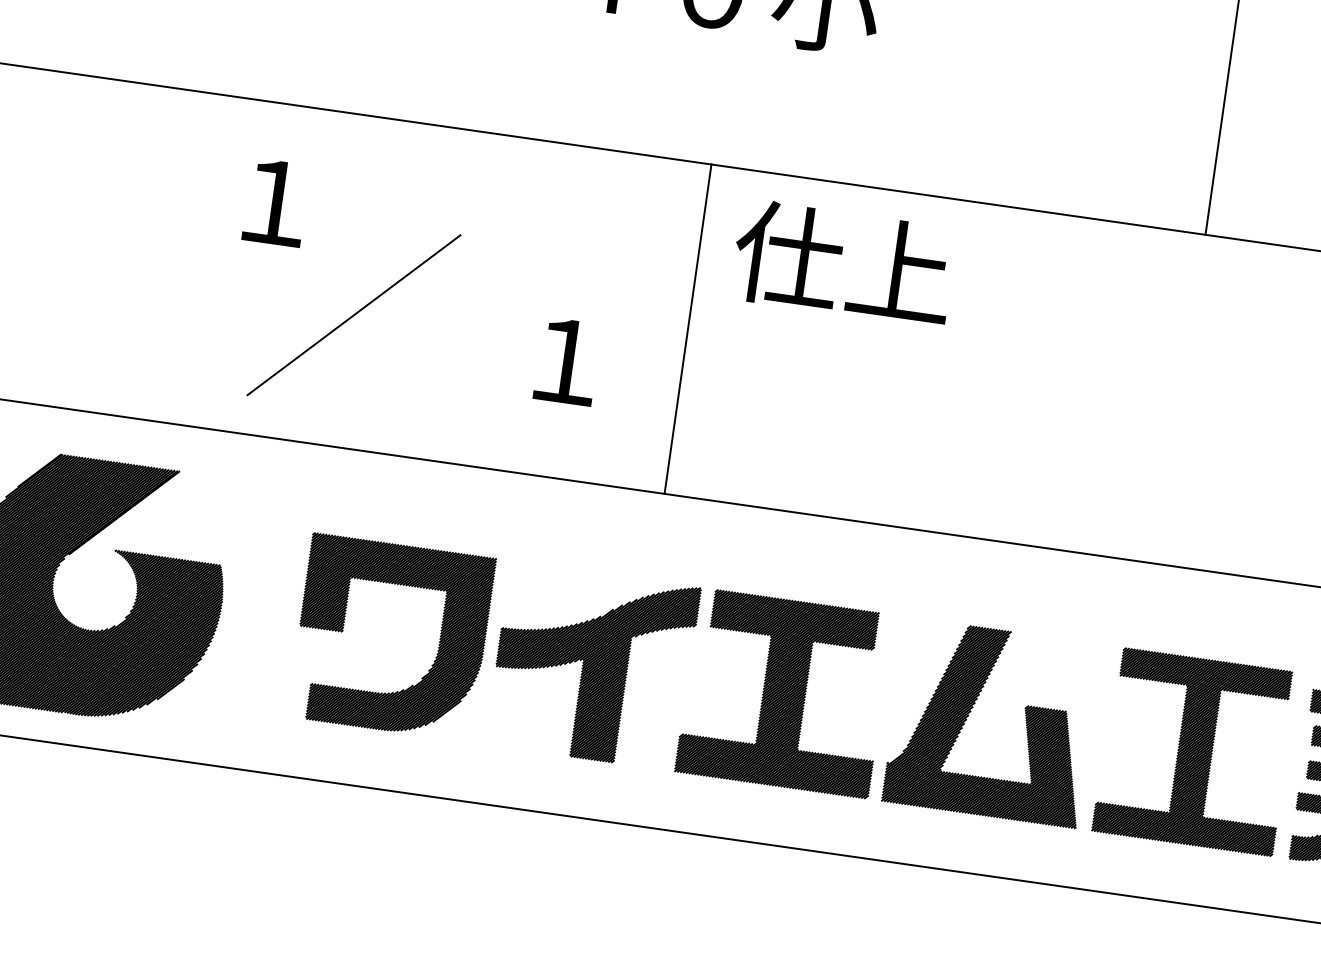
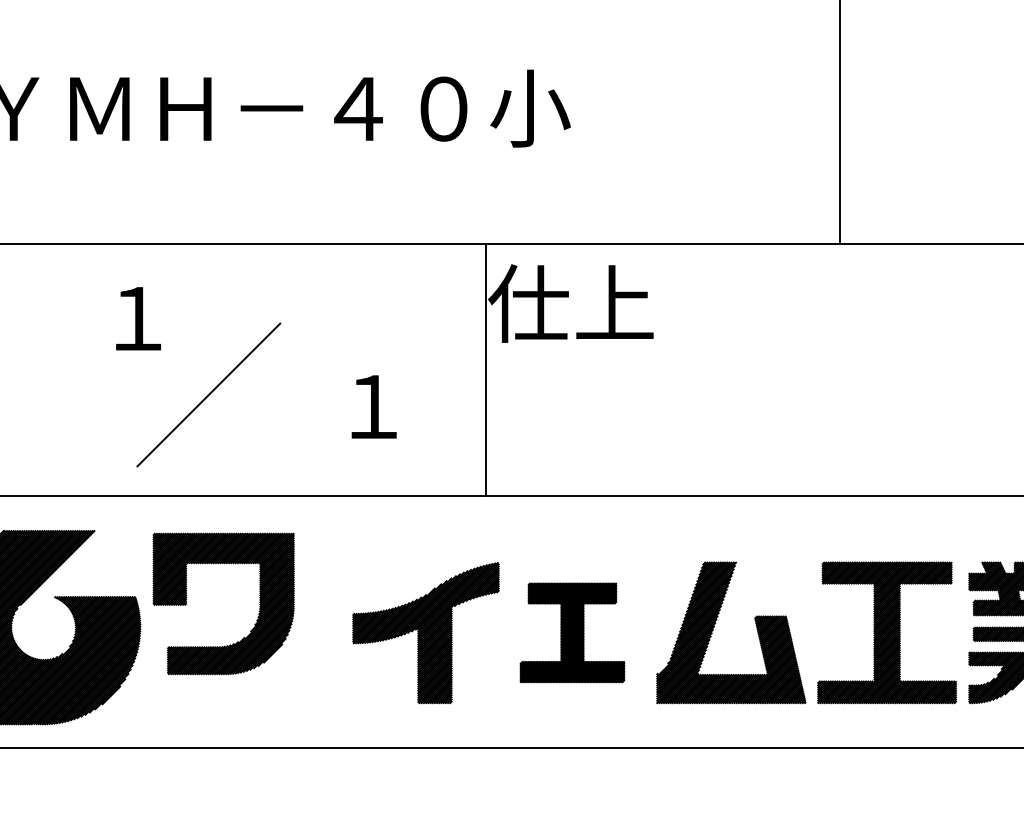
line: (688, 328) -> (486, 369), moved
part: (435, 653) -> (258, 611), moved
part: (784, 692) -> (572, 632), size x0.7

